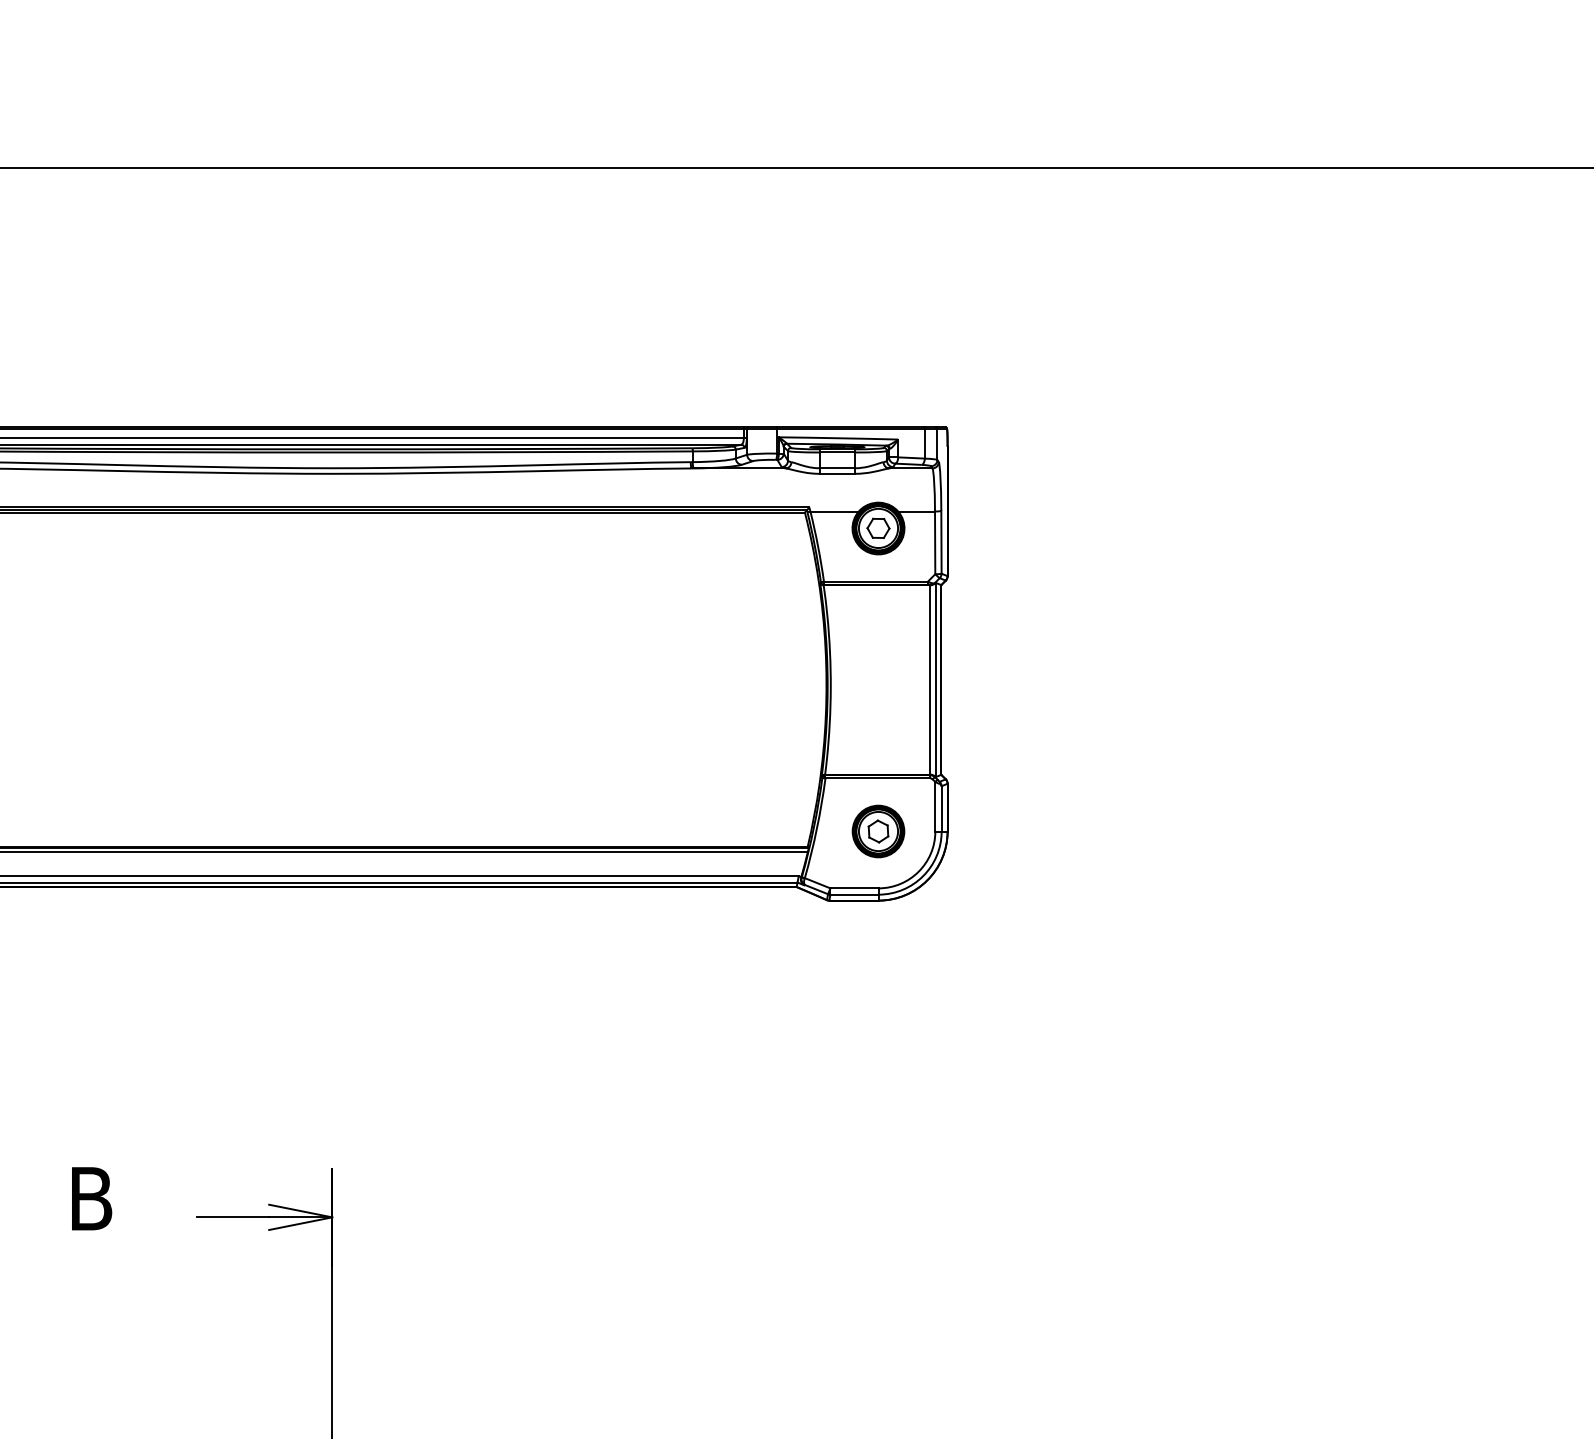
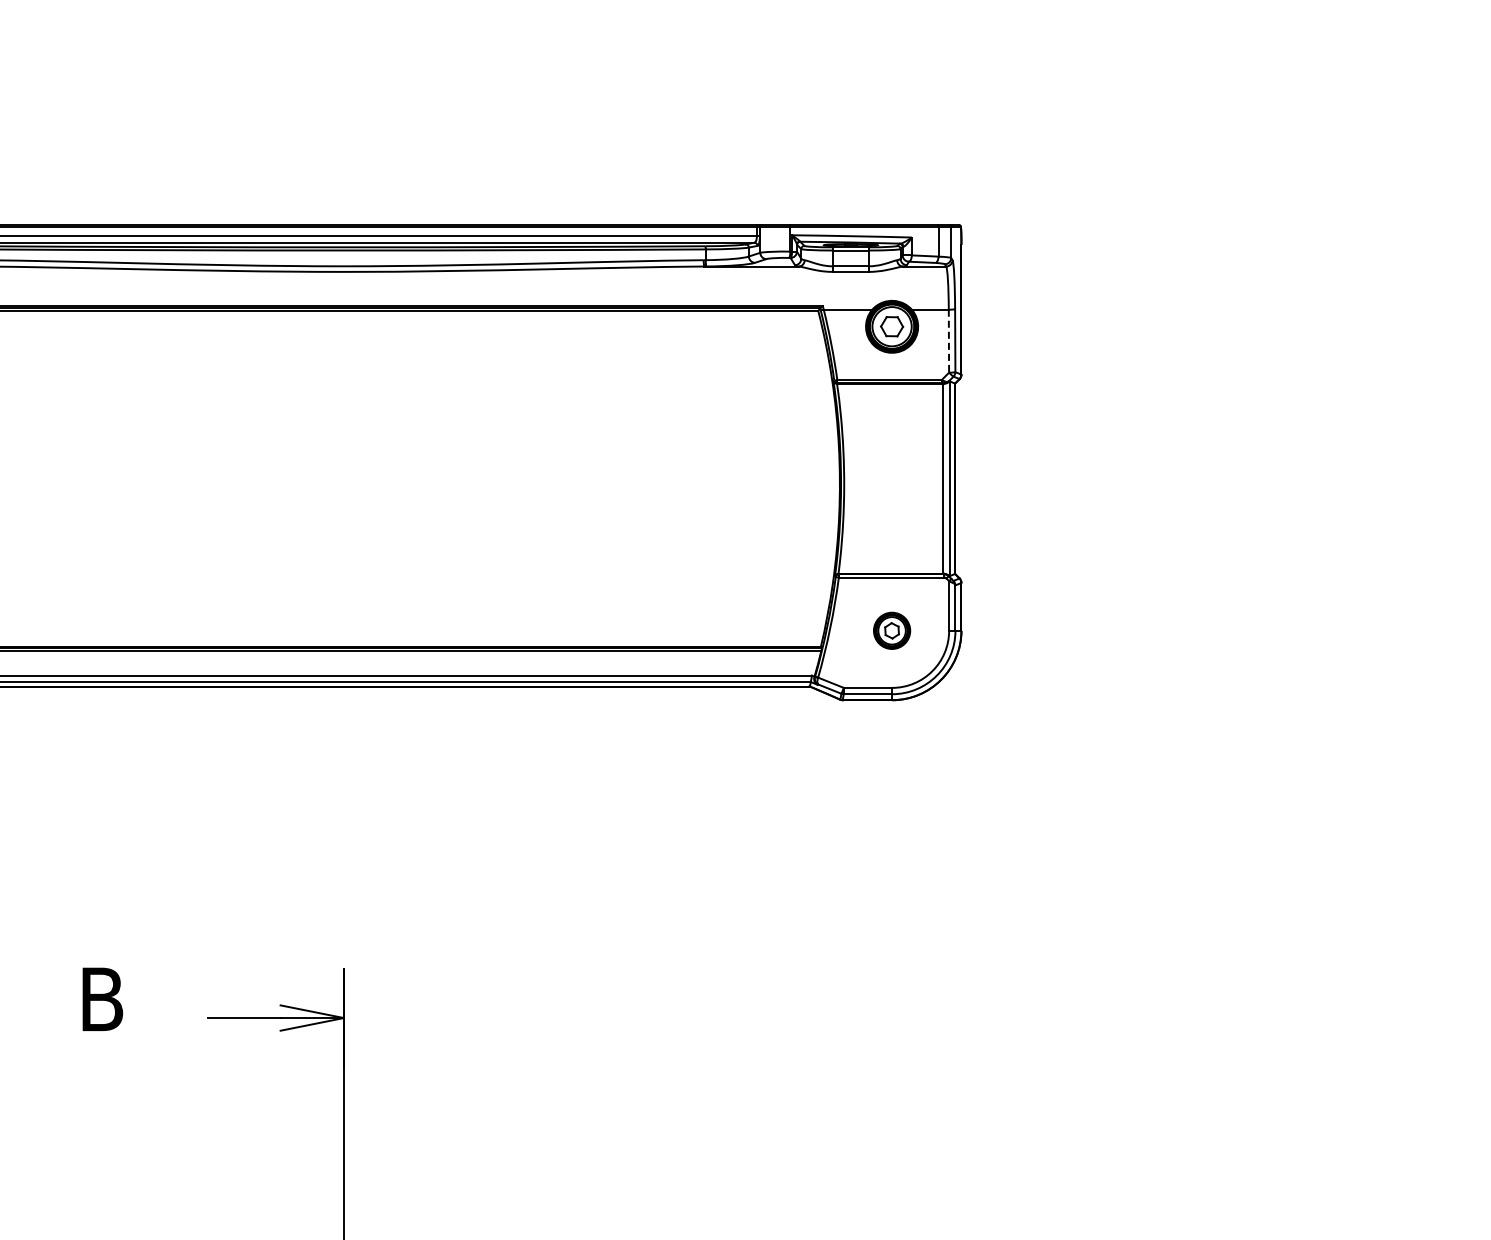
line: (935, 543) -> (949, 341), solid -> dashed
part: (878, 831) -> (892, 630), size x0.7

